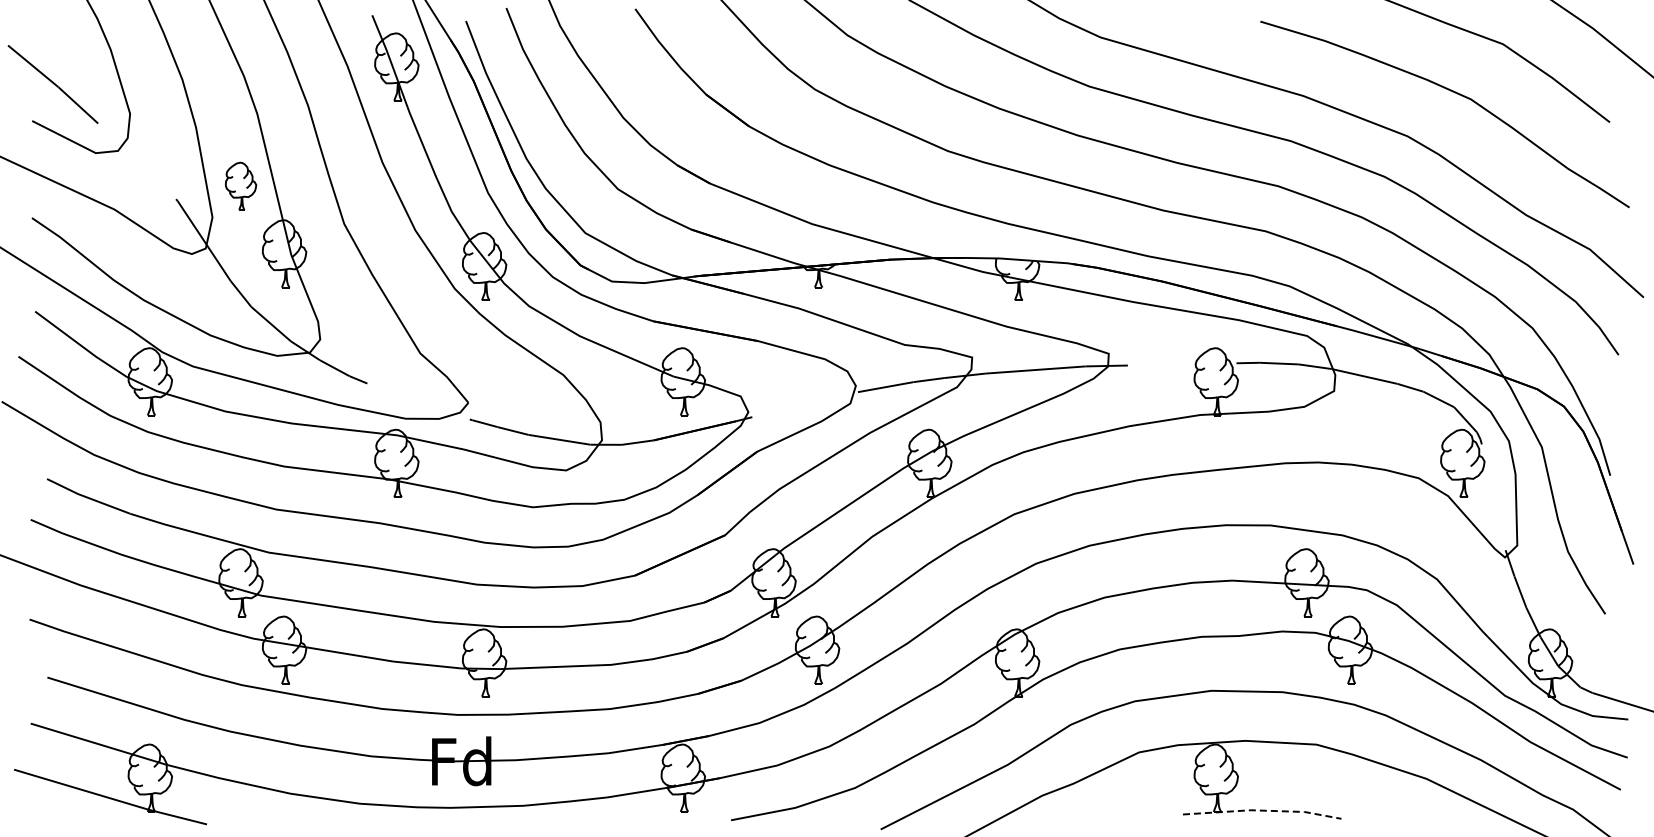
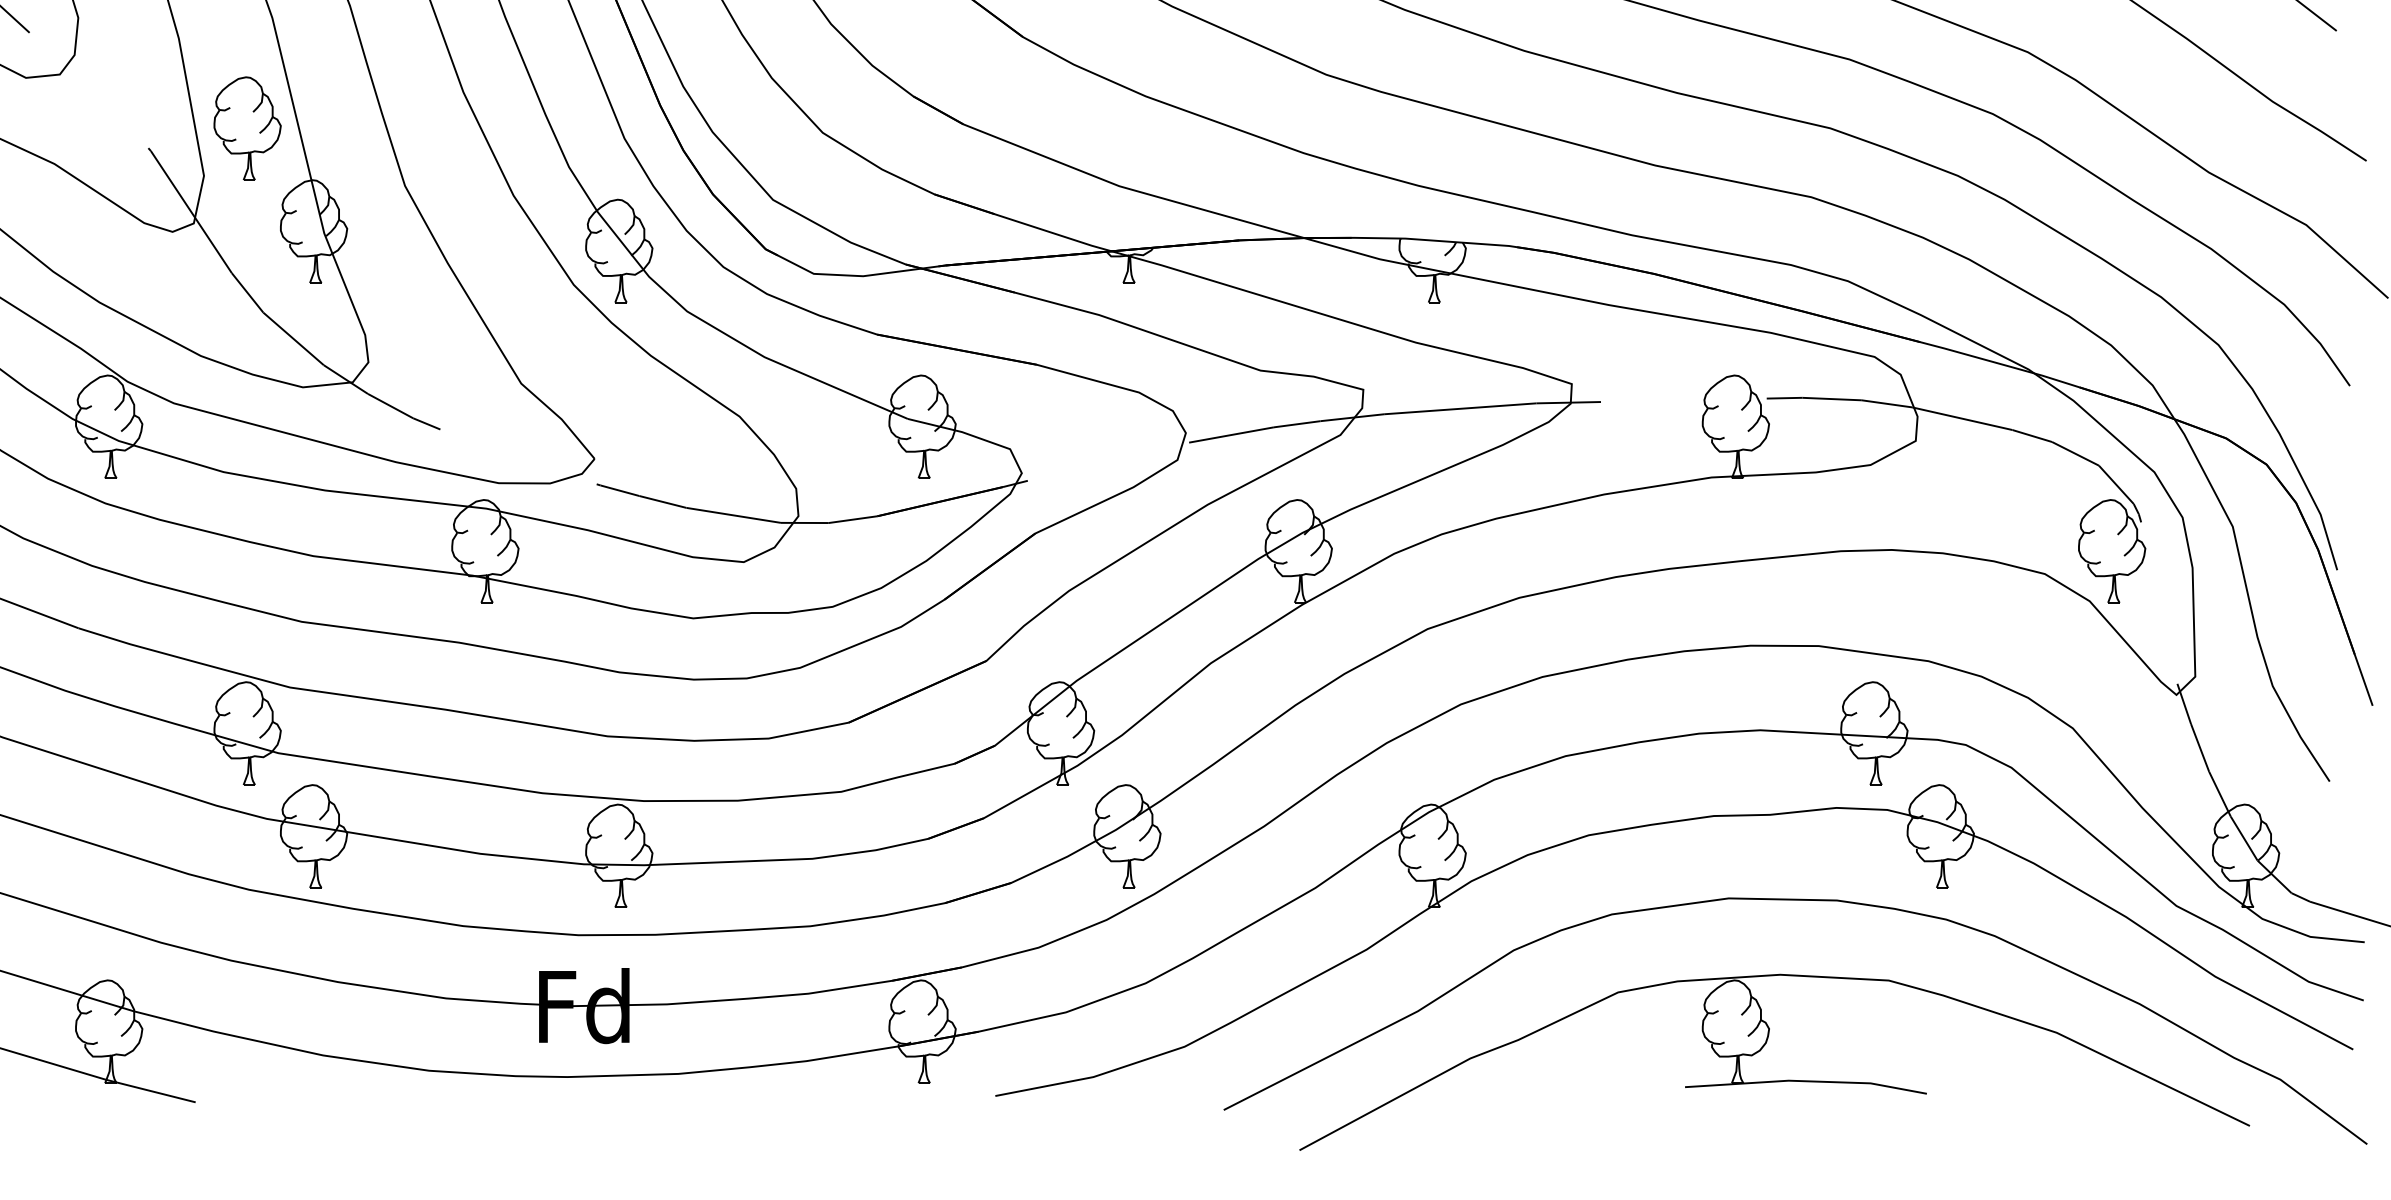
part: (240, 185) -> (246, 127), size x1.43
line: (1262, 810) -> (1806, 1081), dashed -> solid

